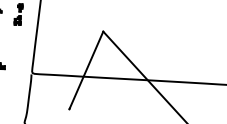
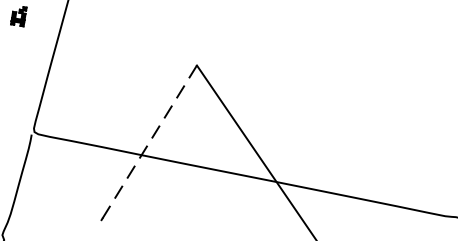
line: (86, 70) -> (149, 142), solid -> dashed

